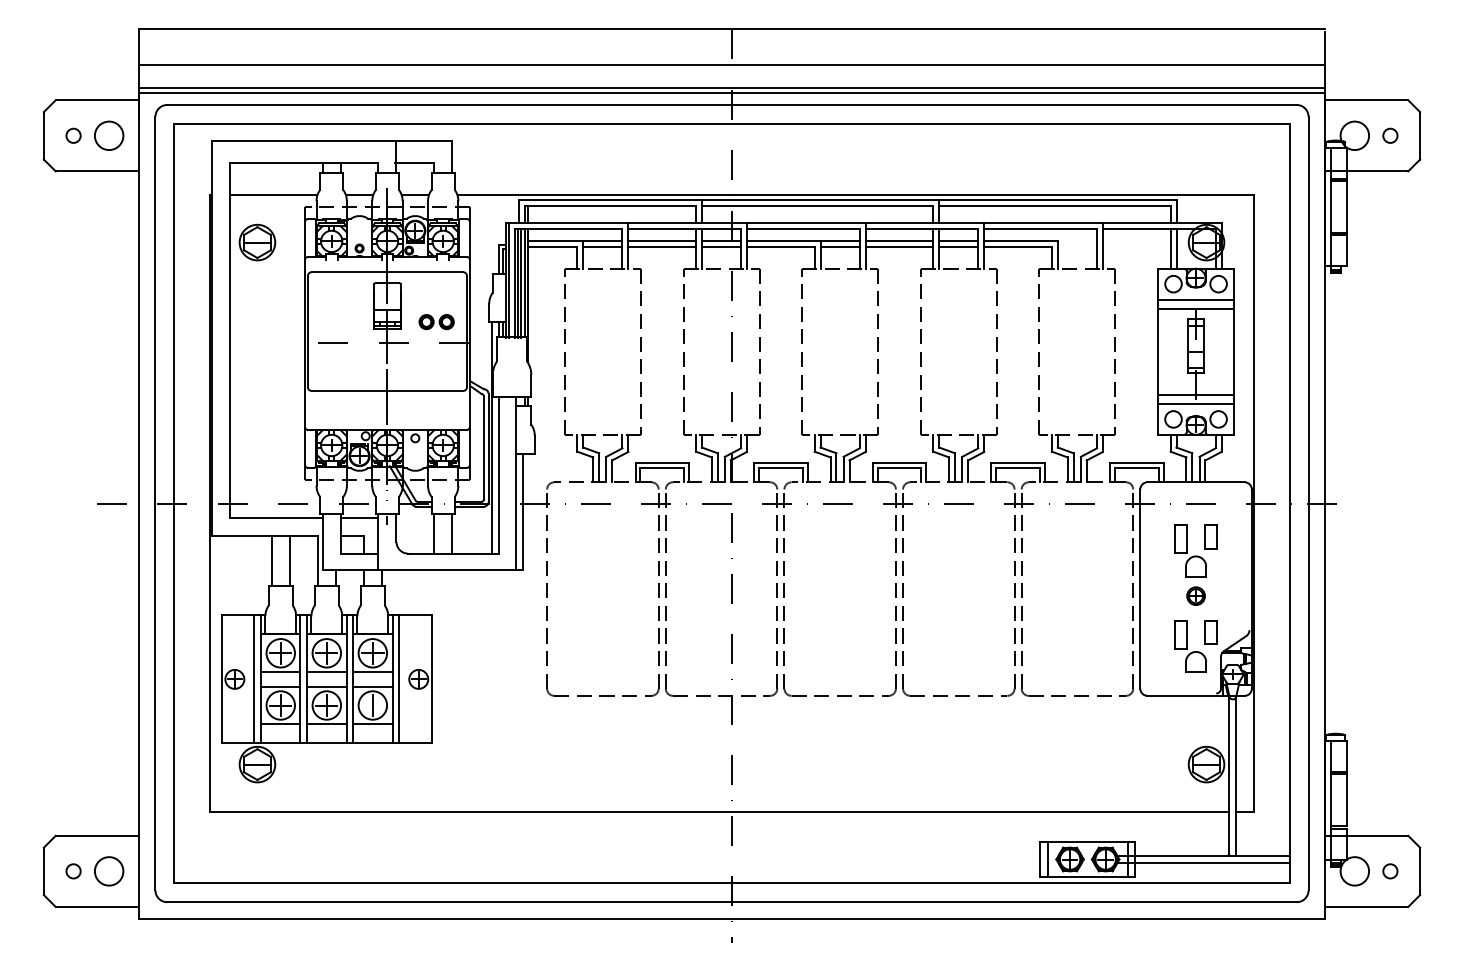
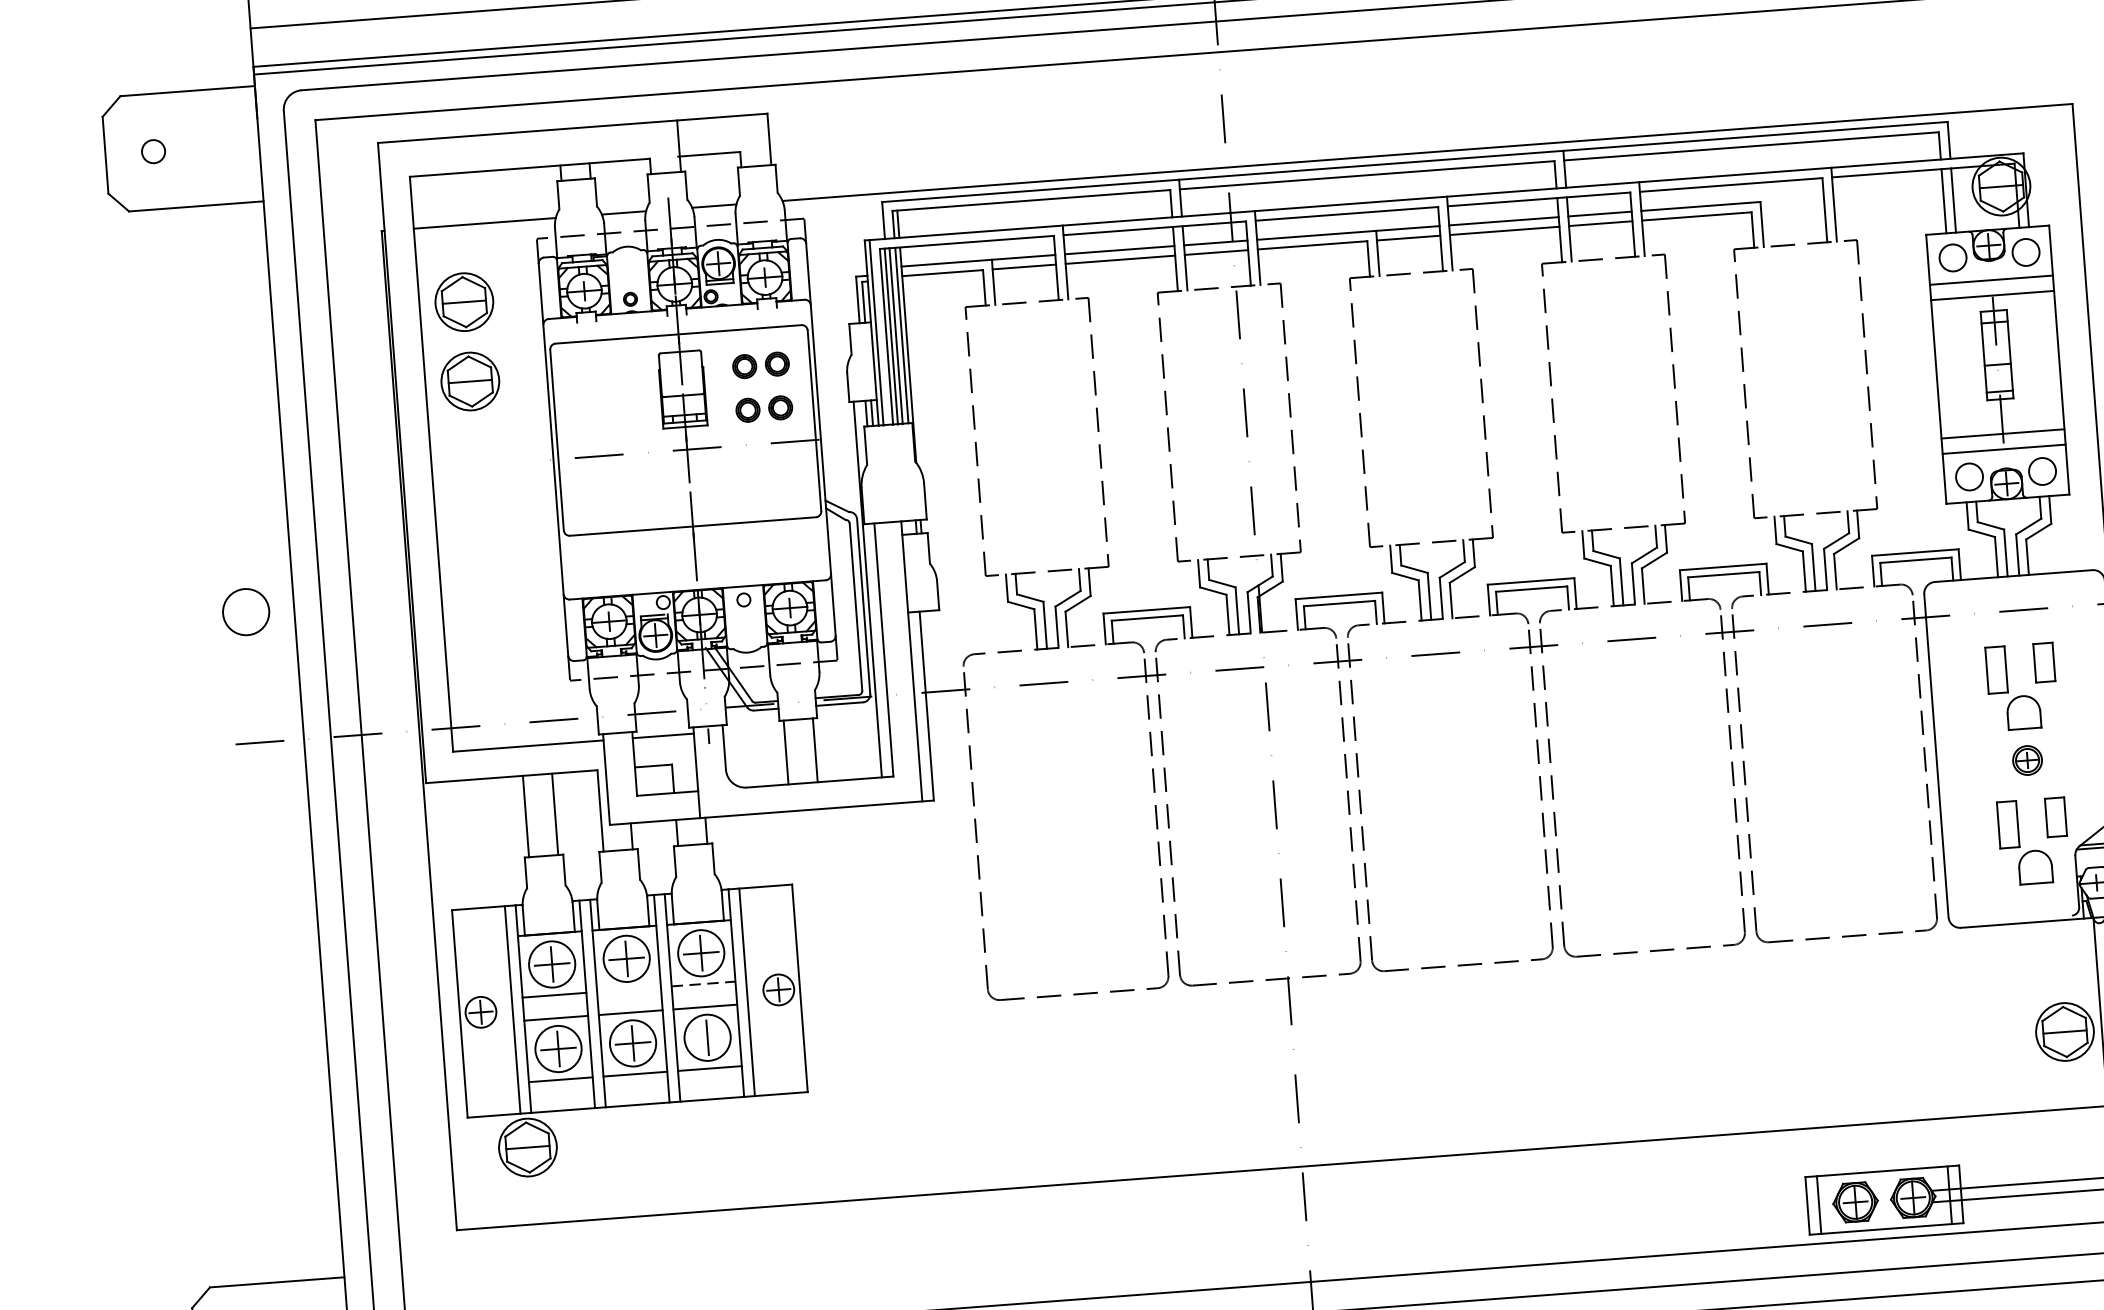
circle: (109, 135) -> (246, 611), moved
part: (257, 291) -> (470, 381), added
part: (436, 295) -> (760, 366), added
line: (326, 672) -> (628, 990), removed
line: (372, 672) -> (703, 984), solid -> dashed

